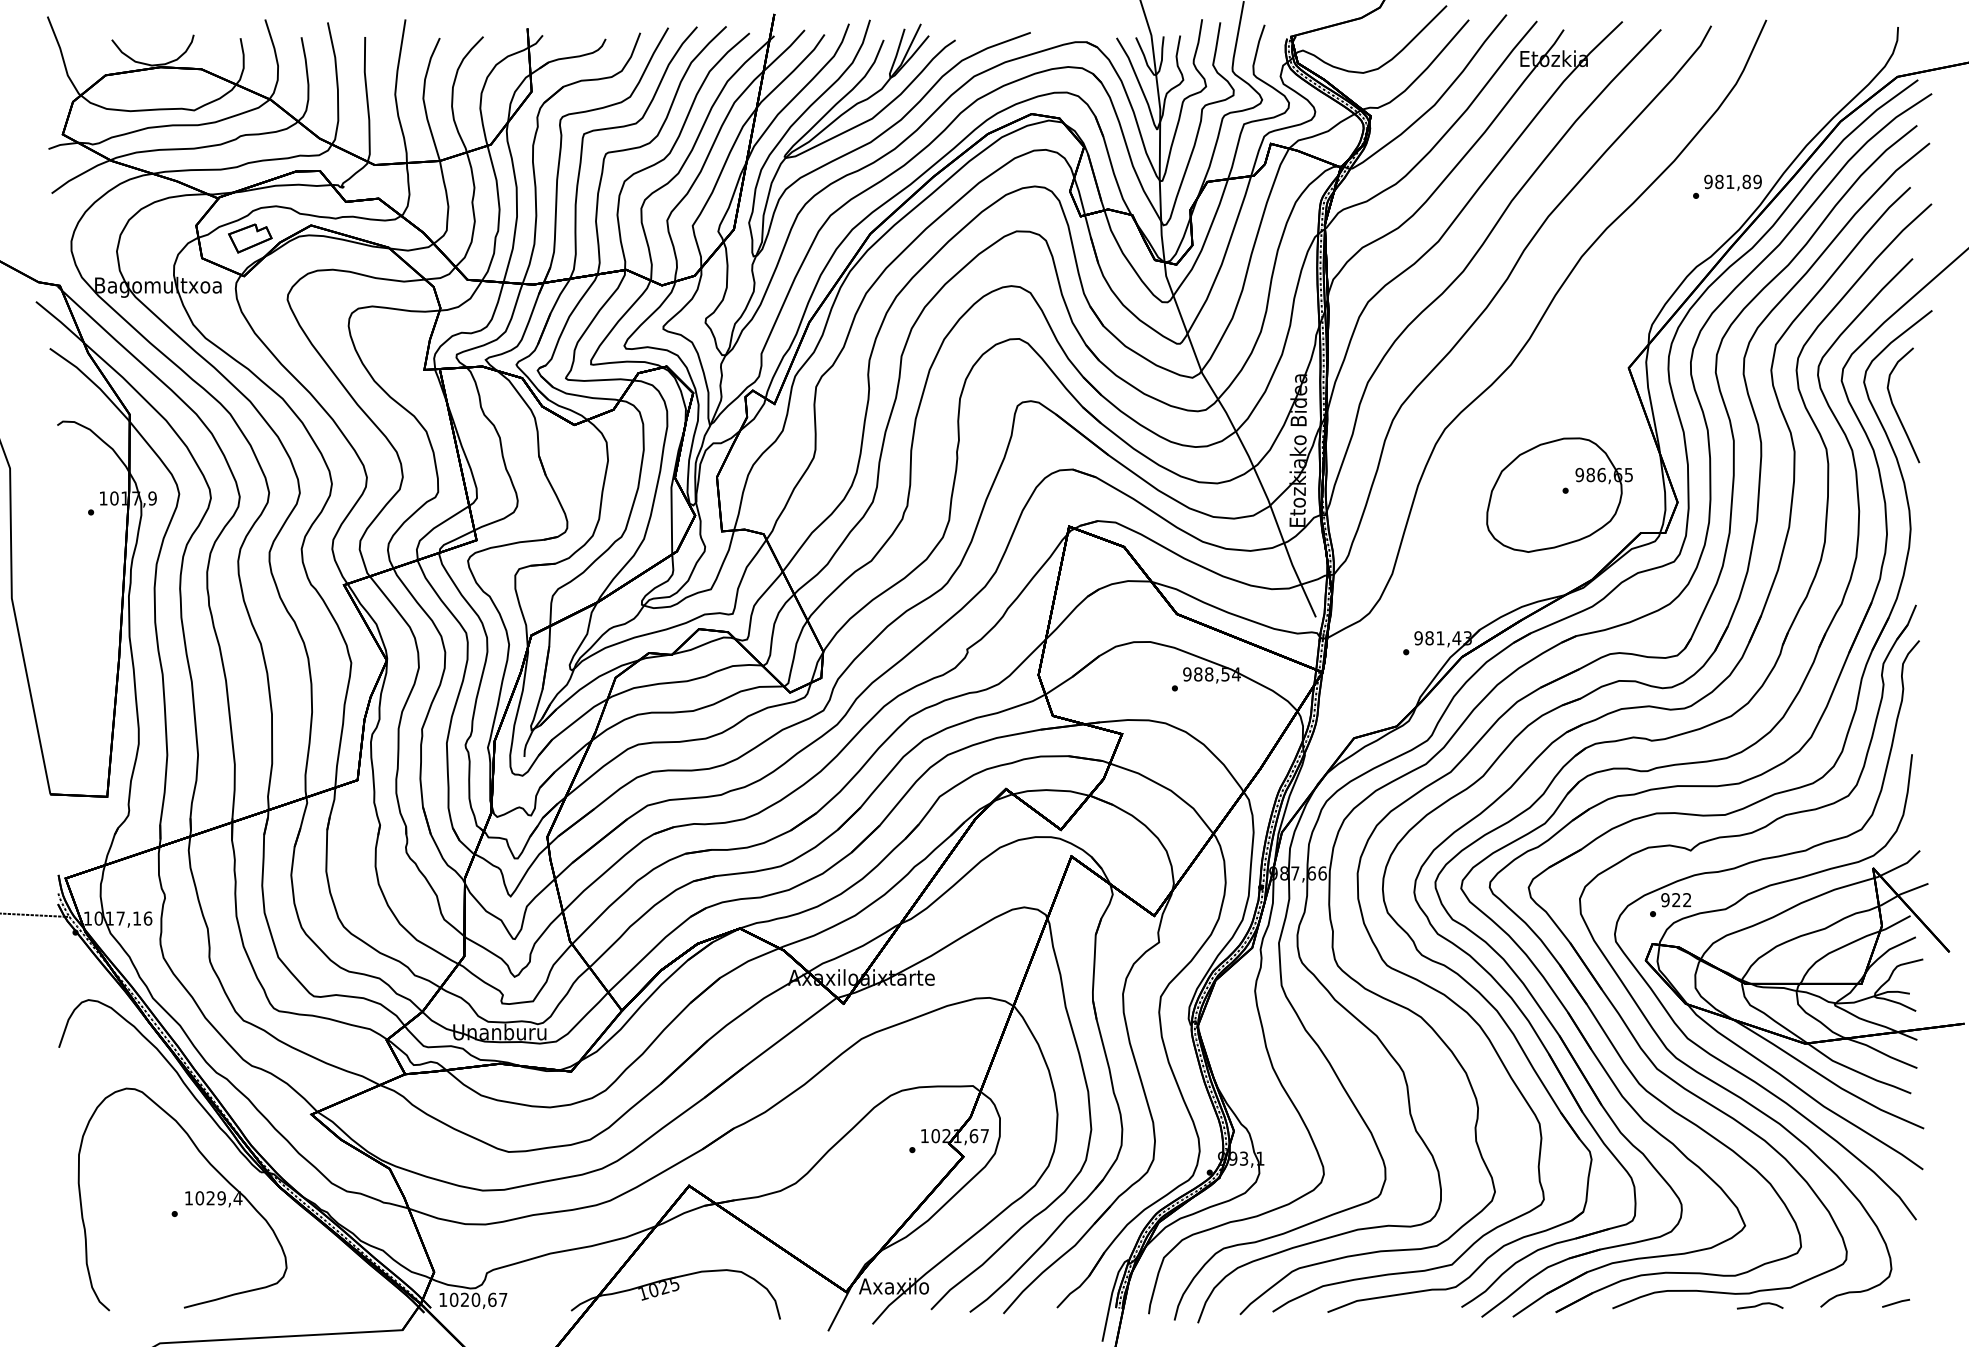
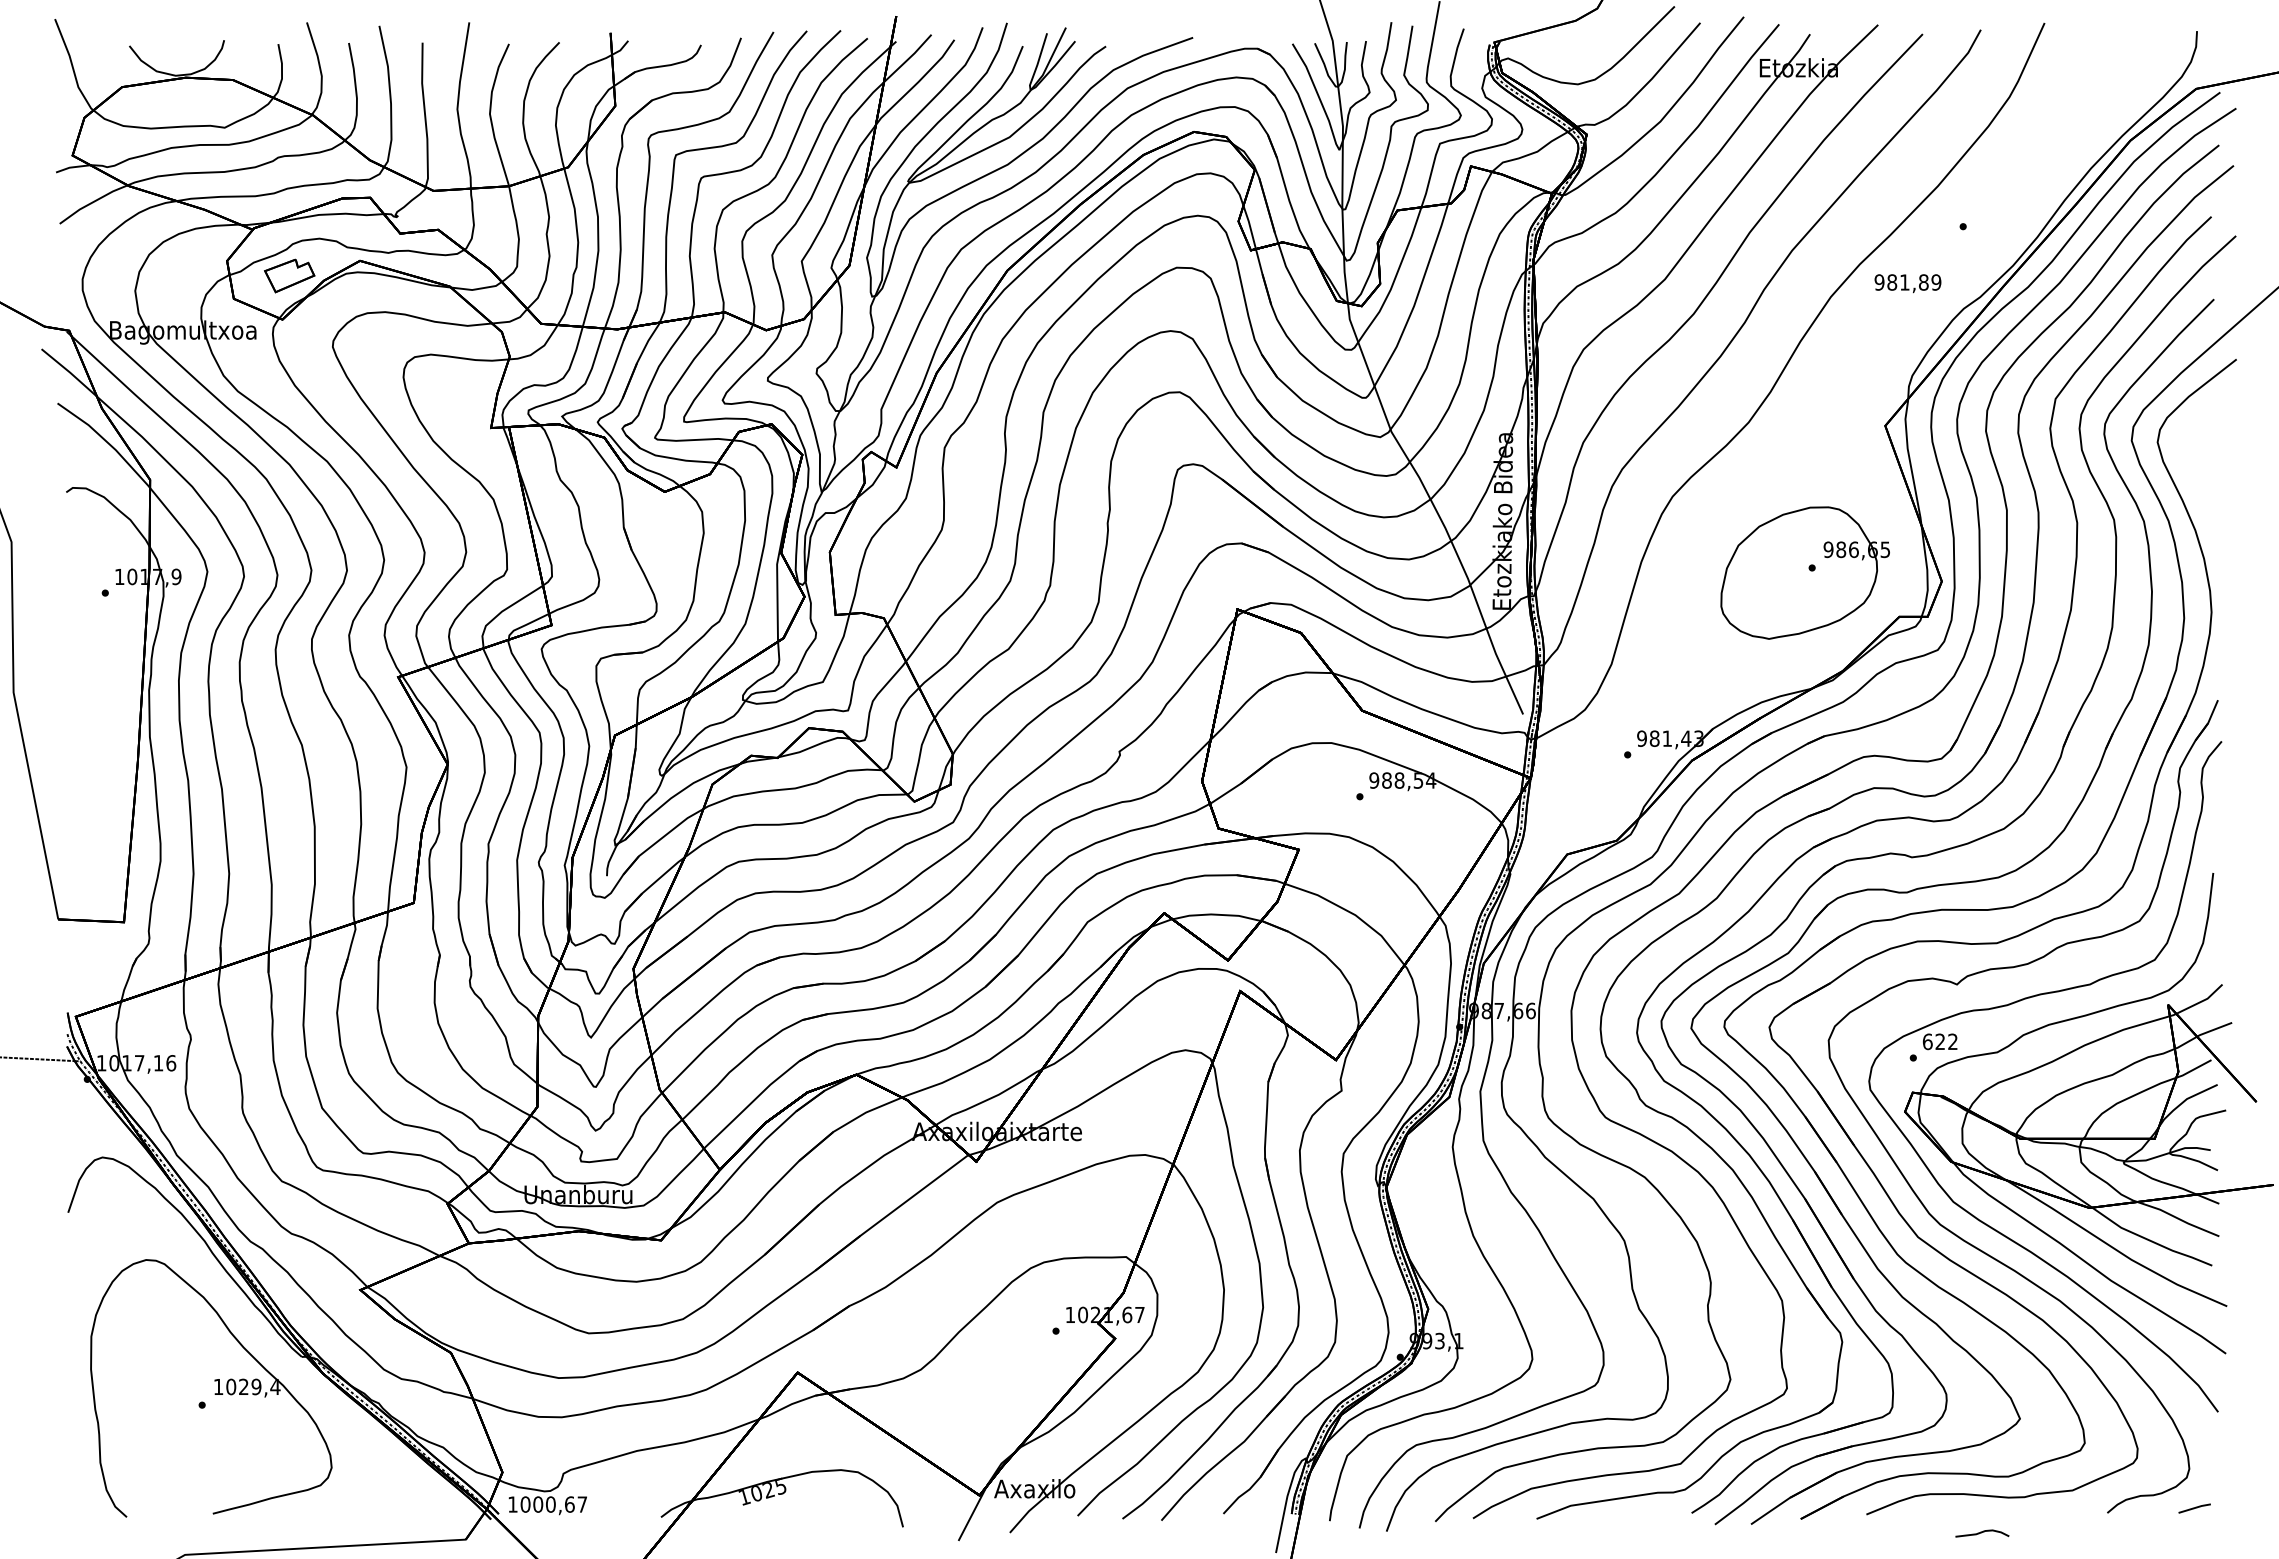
text: (1732, 182) -> (1907, 283), moved
curve: (1895, 409) -> (2194, 473), removed
text: (1665, 899) -> (1927, 1041), 922 -> 622
text: (465, 1299) -> (538, 1504), 1020,67 -> 1000,67
curve: (1760, 1305) -> (1982, 1532), moved

